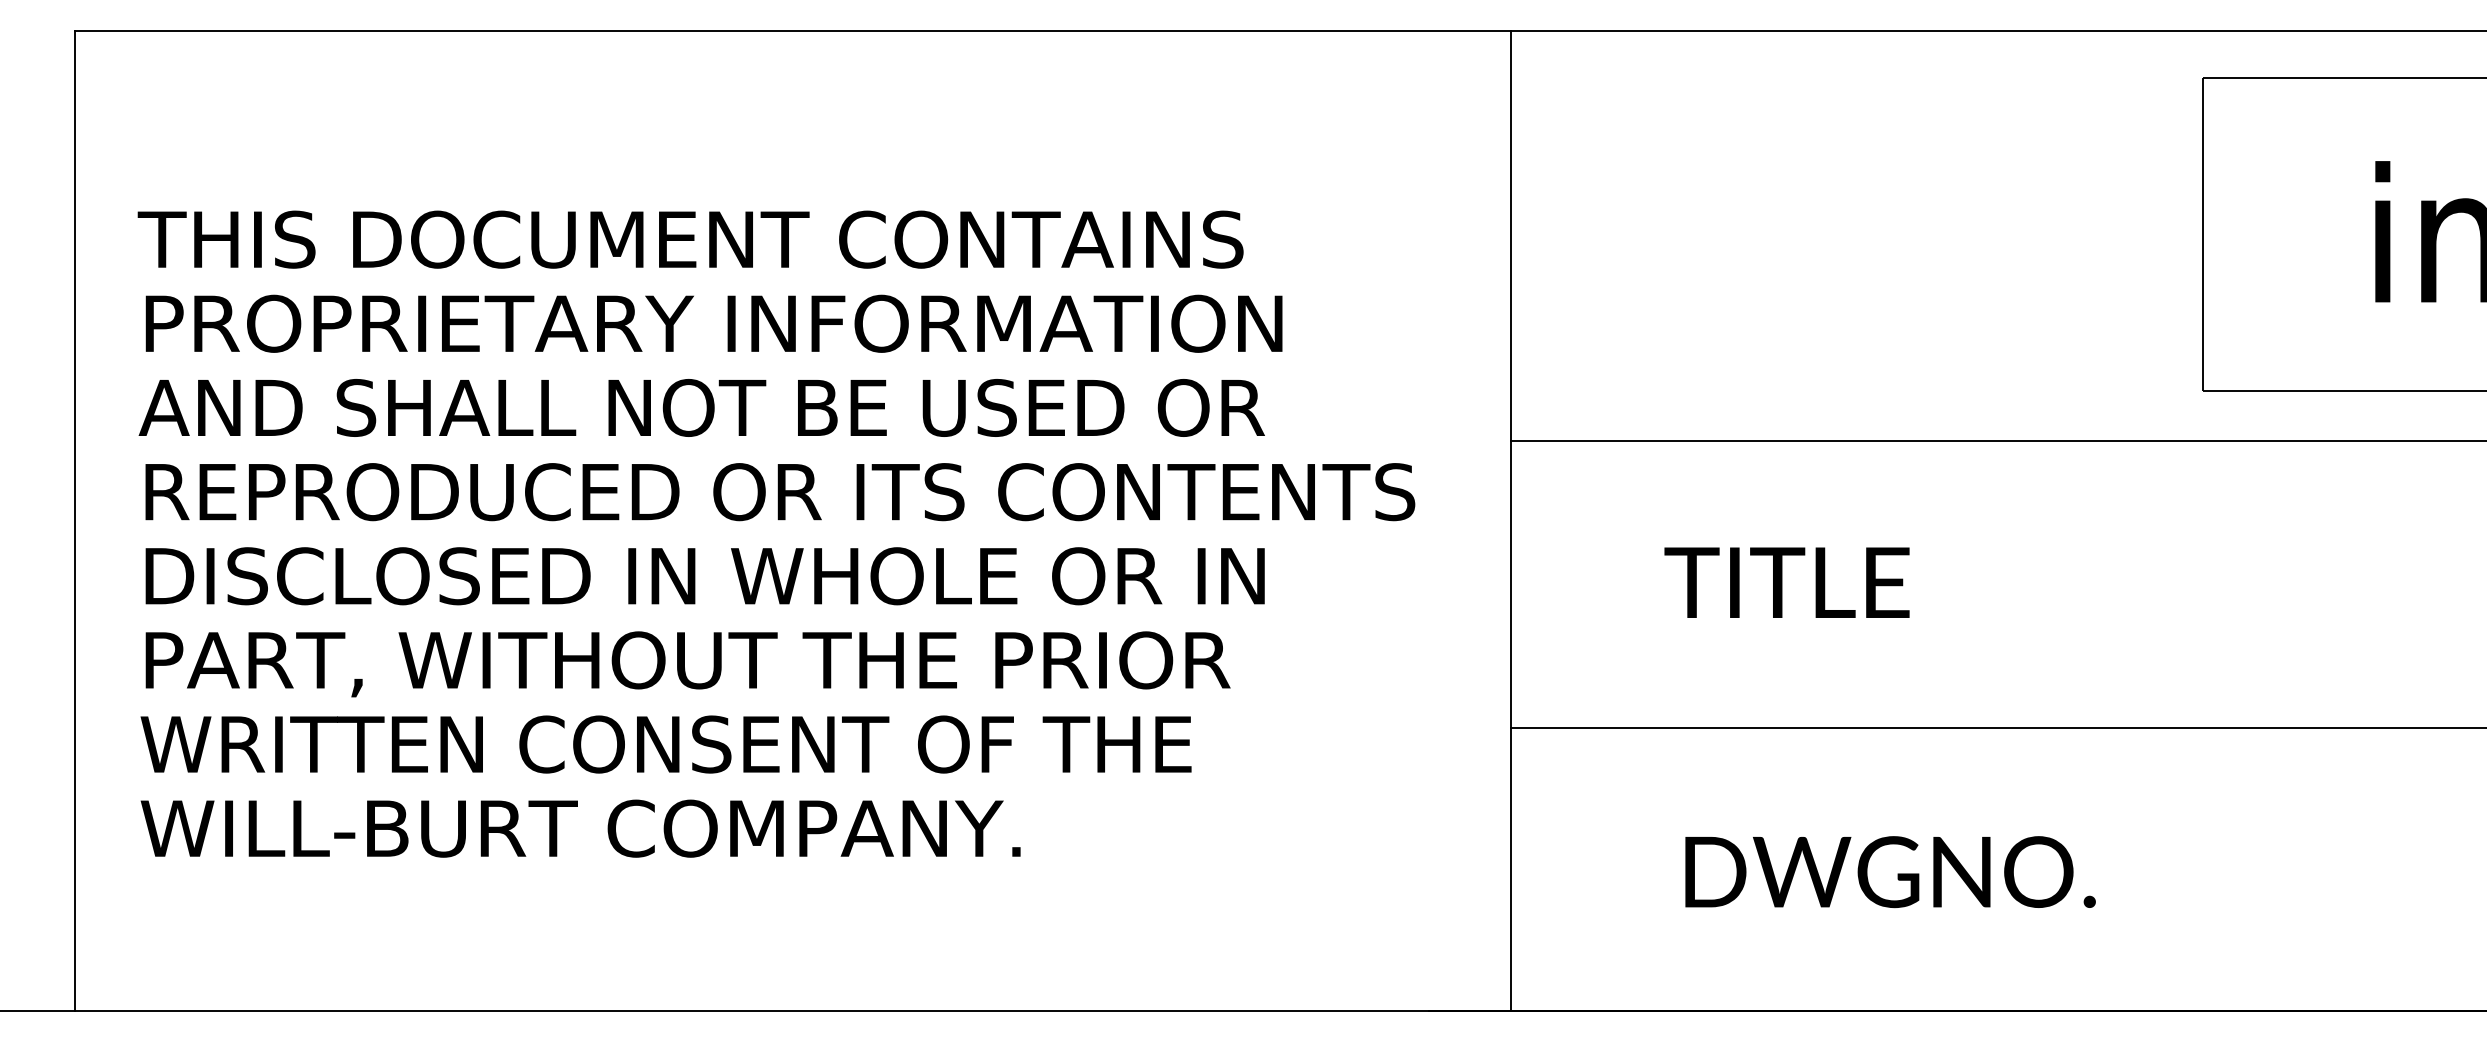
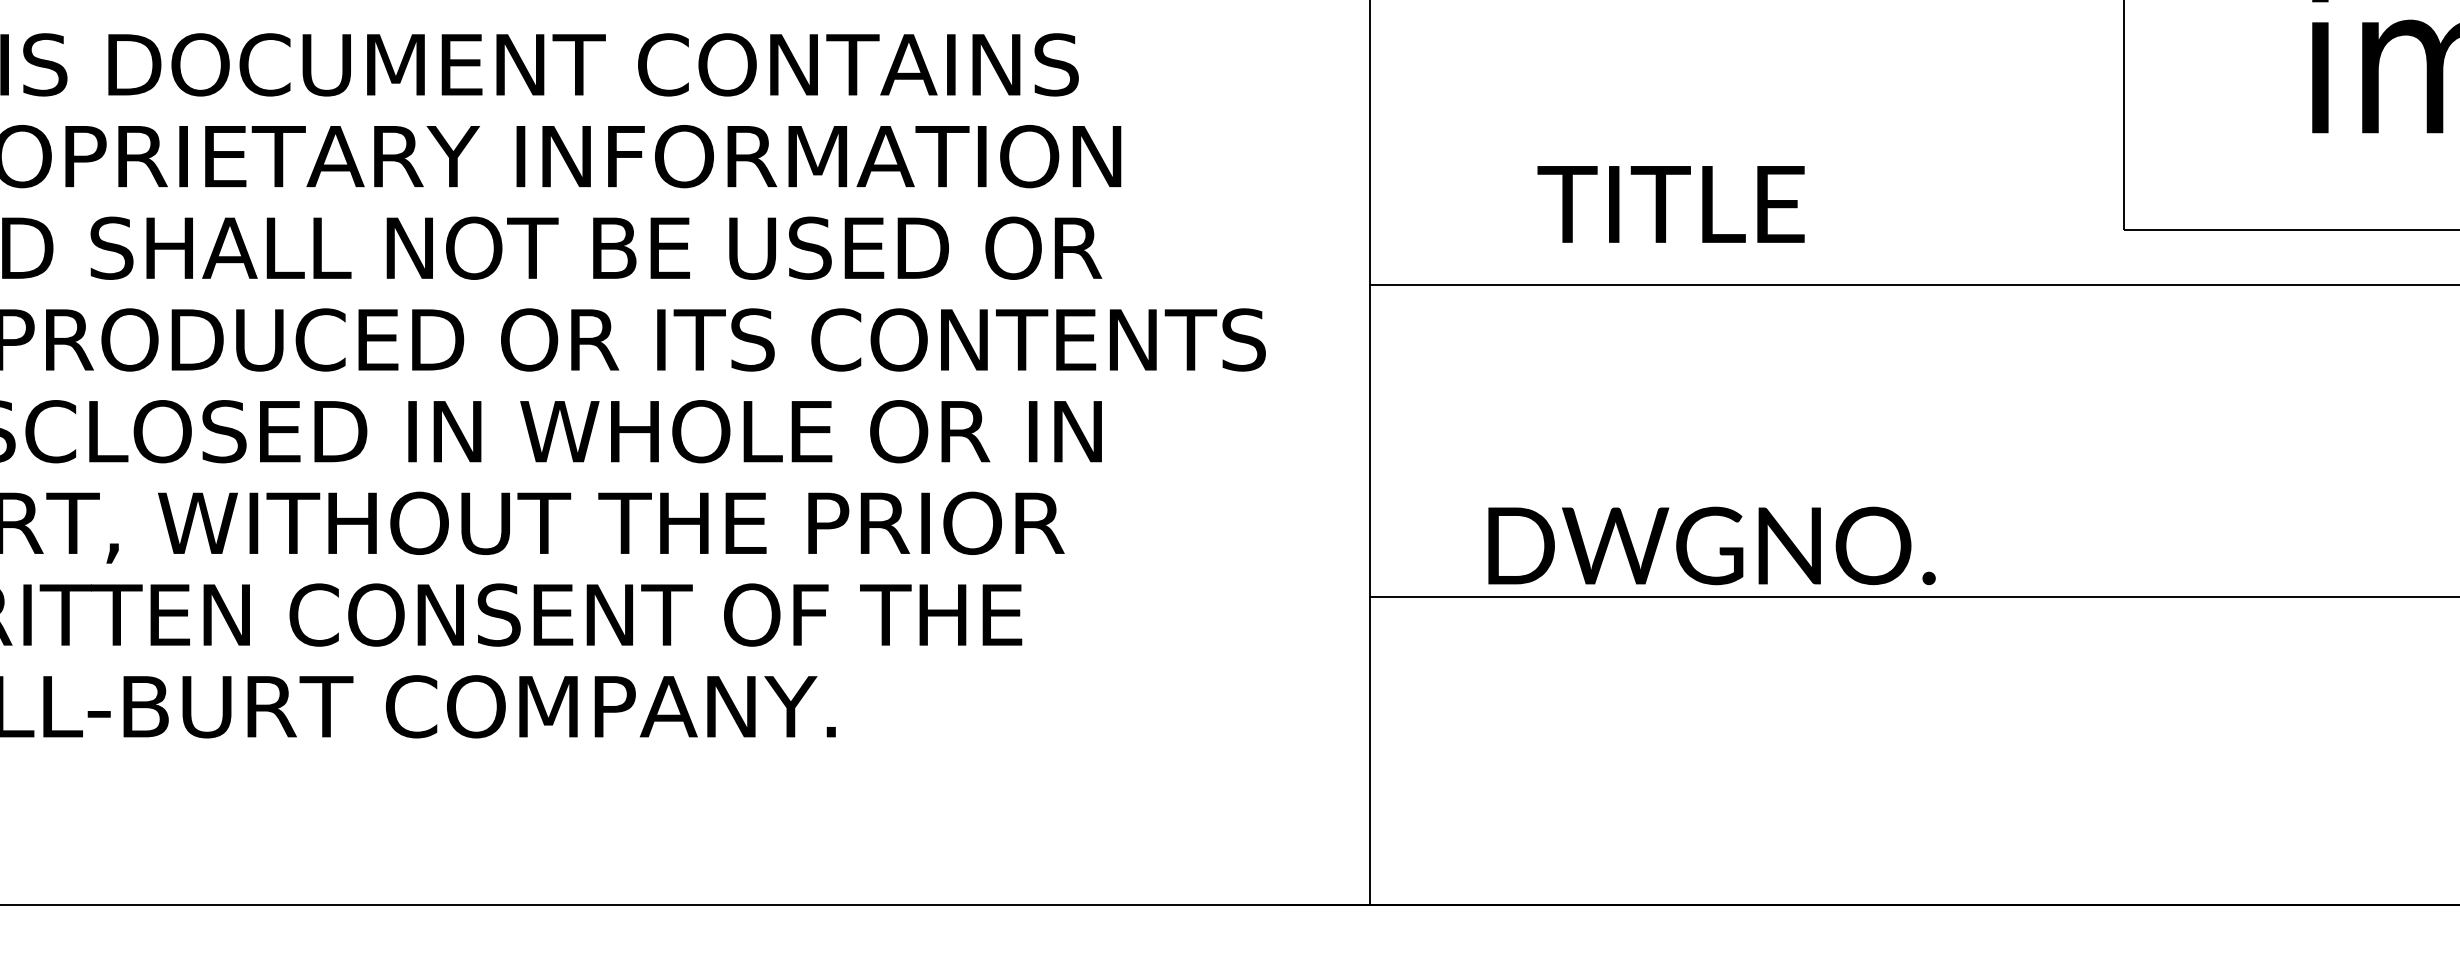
text: (1786, 582) -> (1670, 204), moved
text: (1890, 872) -> (1711, 546), moved

